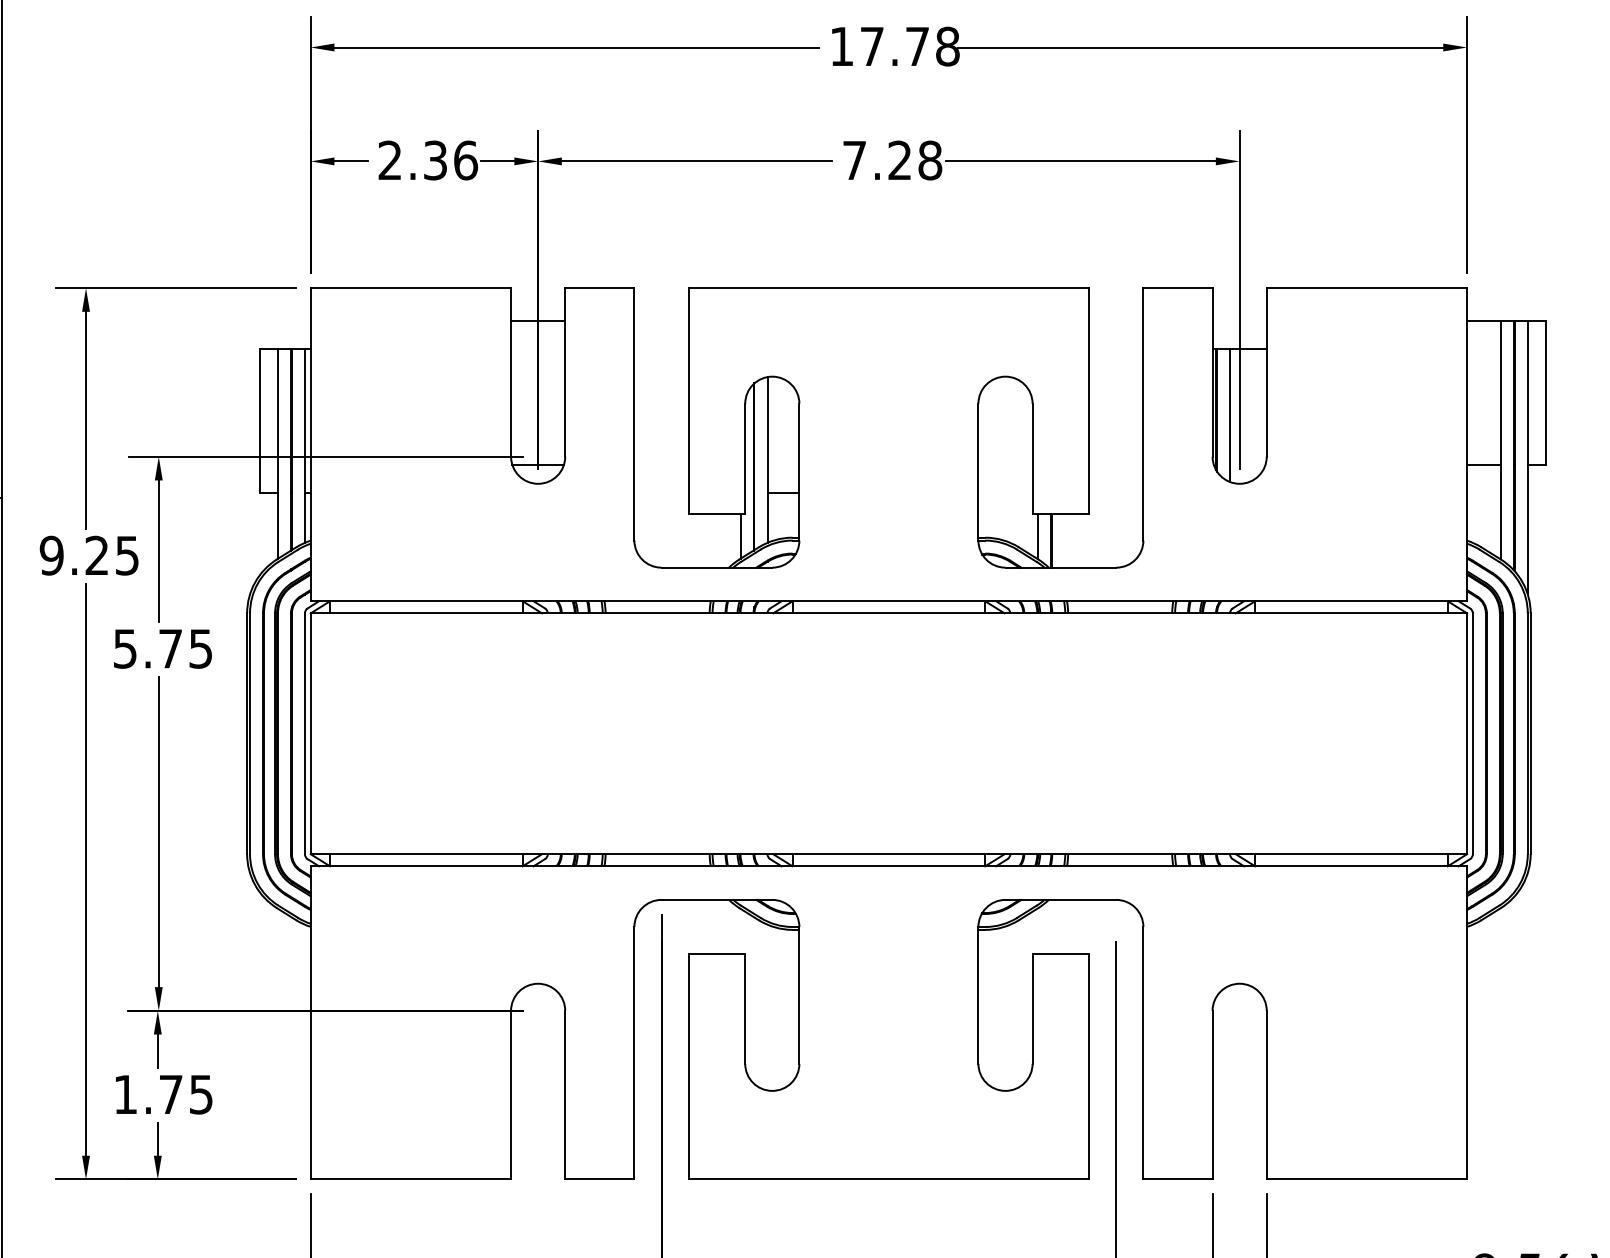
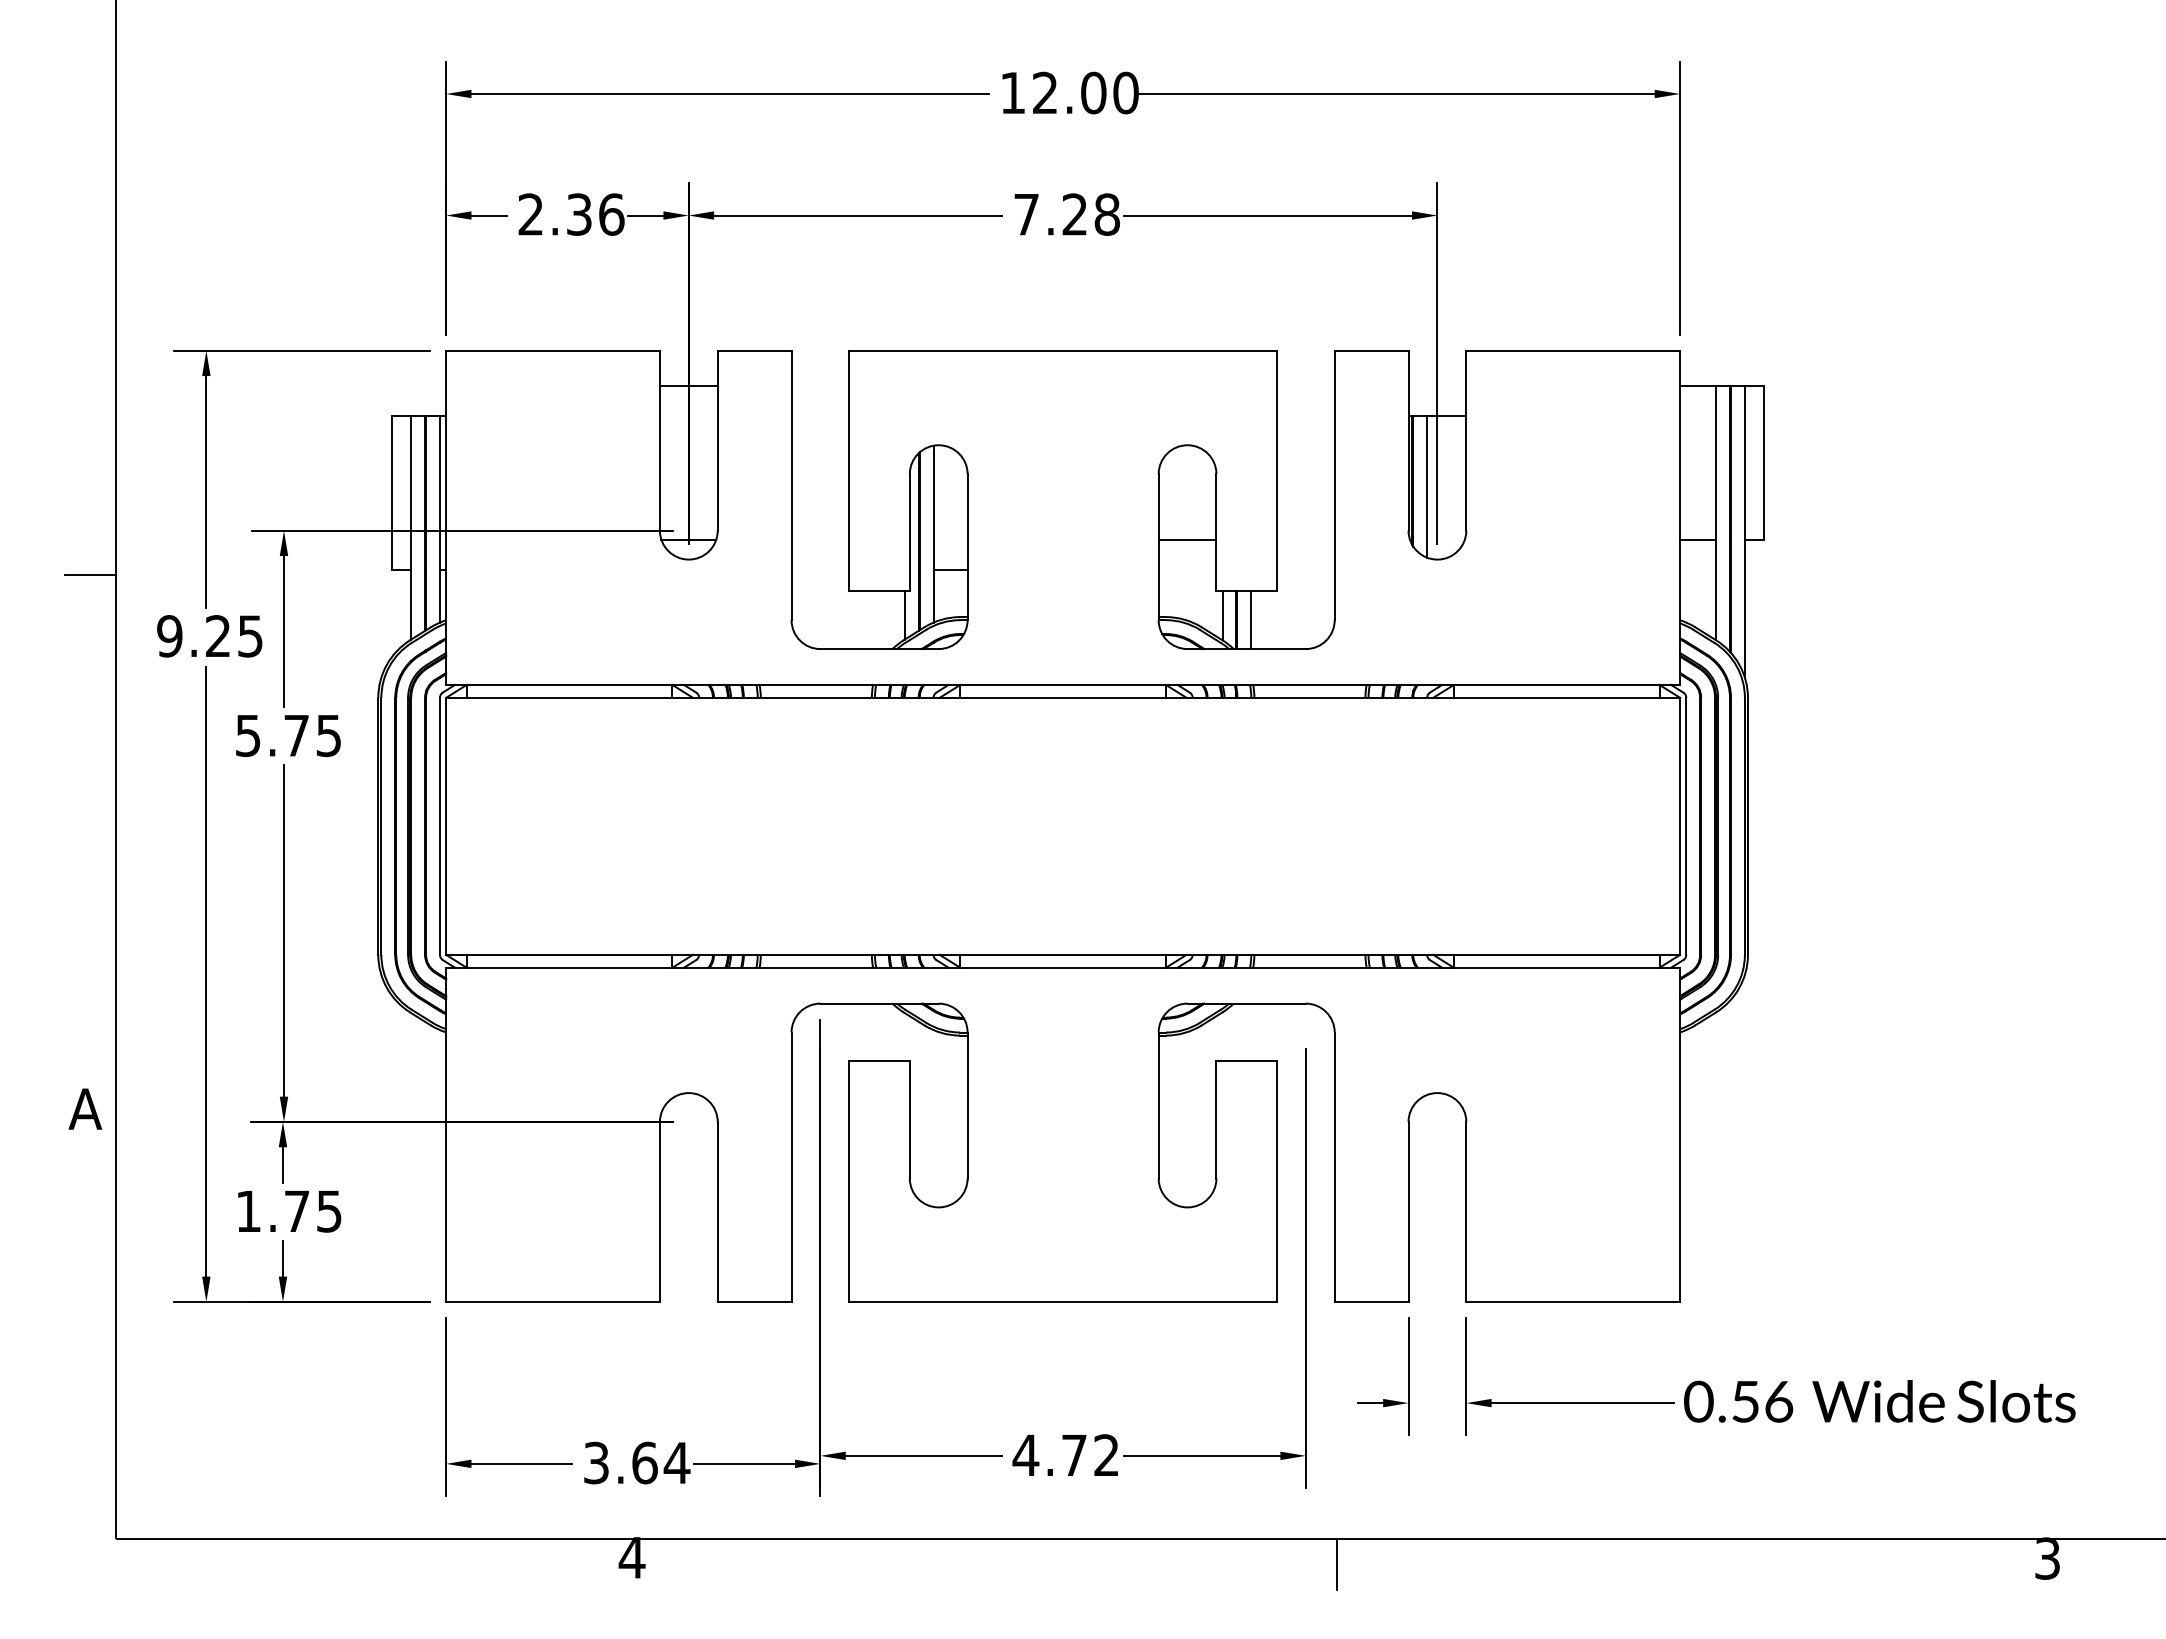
text: (909, 46) -> (1085, 92), 17.78 -> 12.00
line: (1005, 464) -> (1187, 539), added
line: (1065, 540) -> (1251, 620), added

